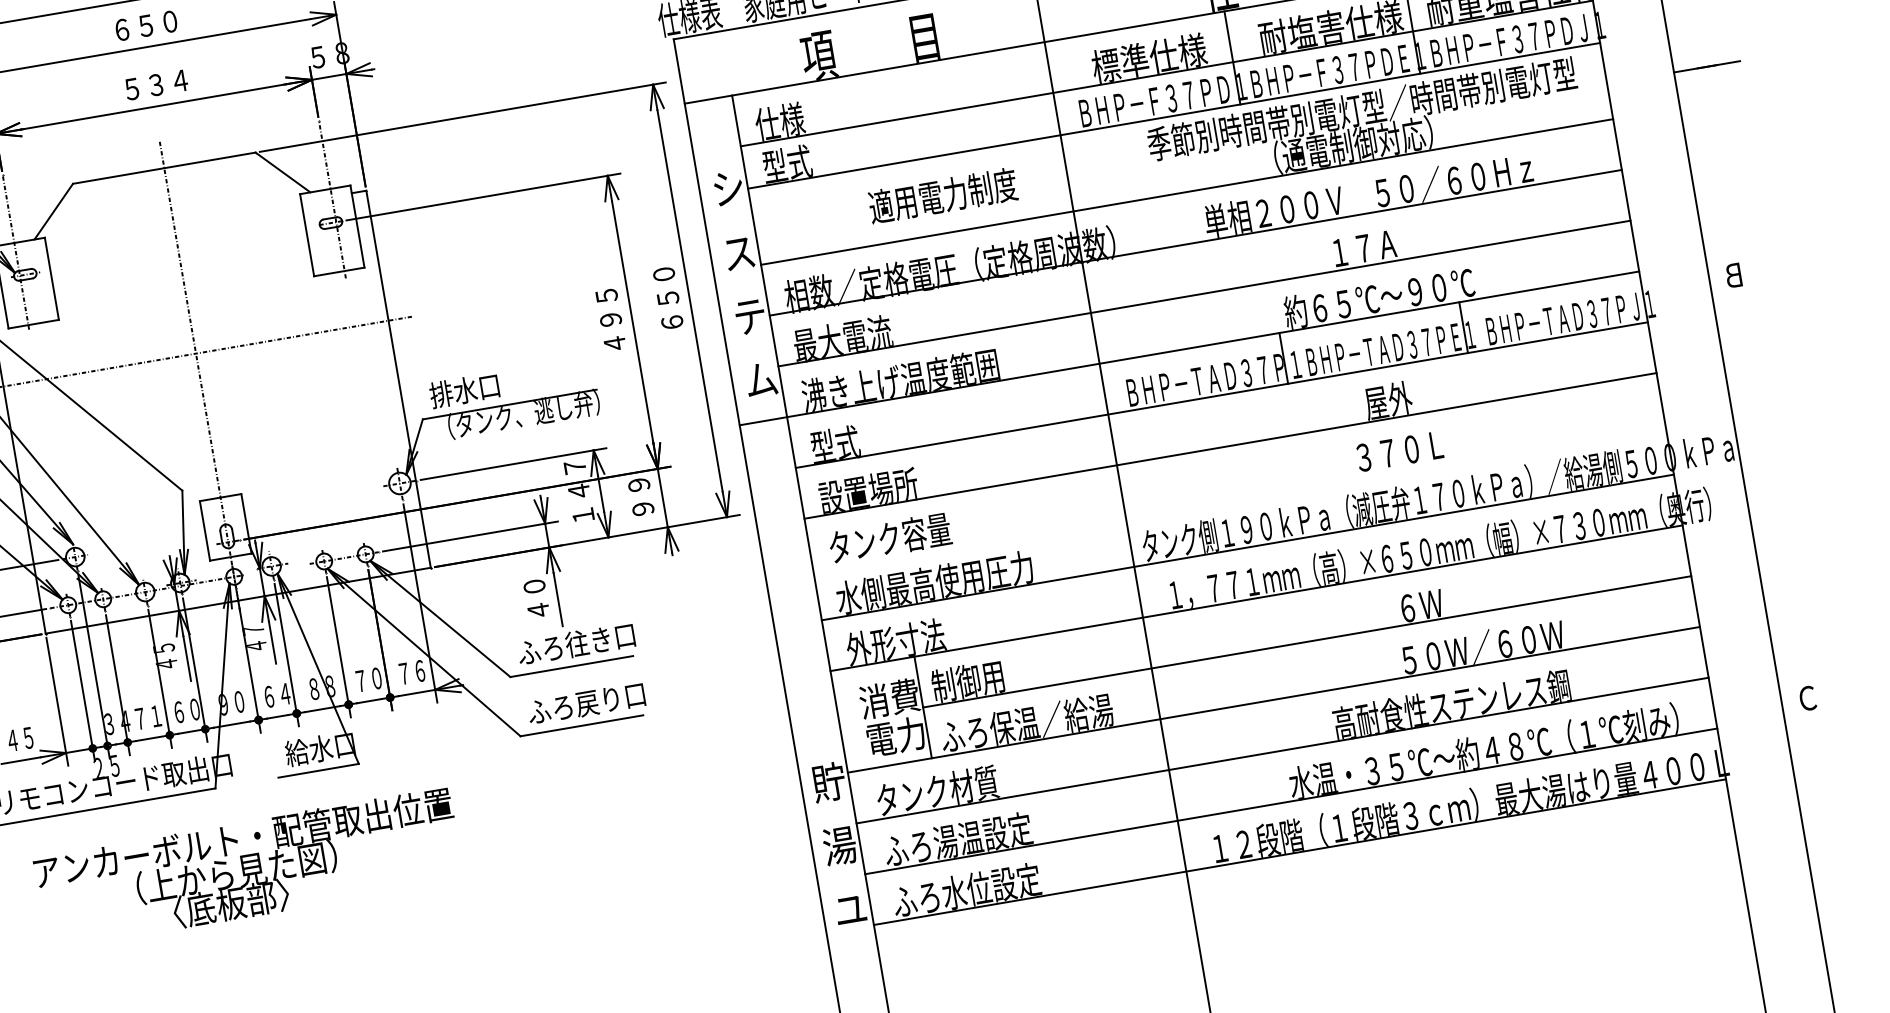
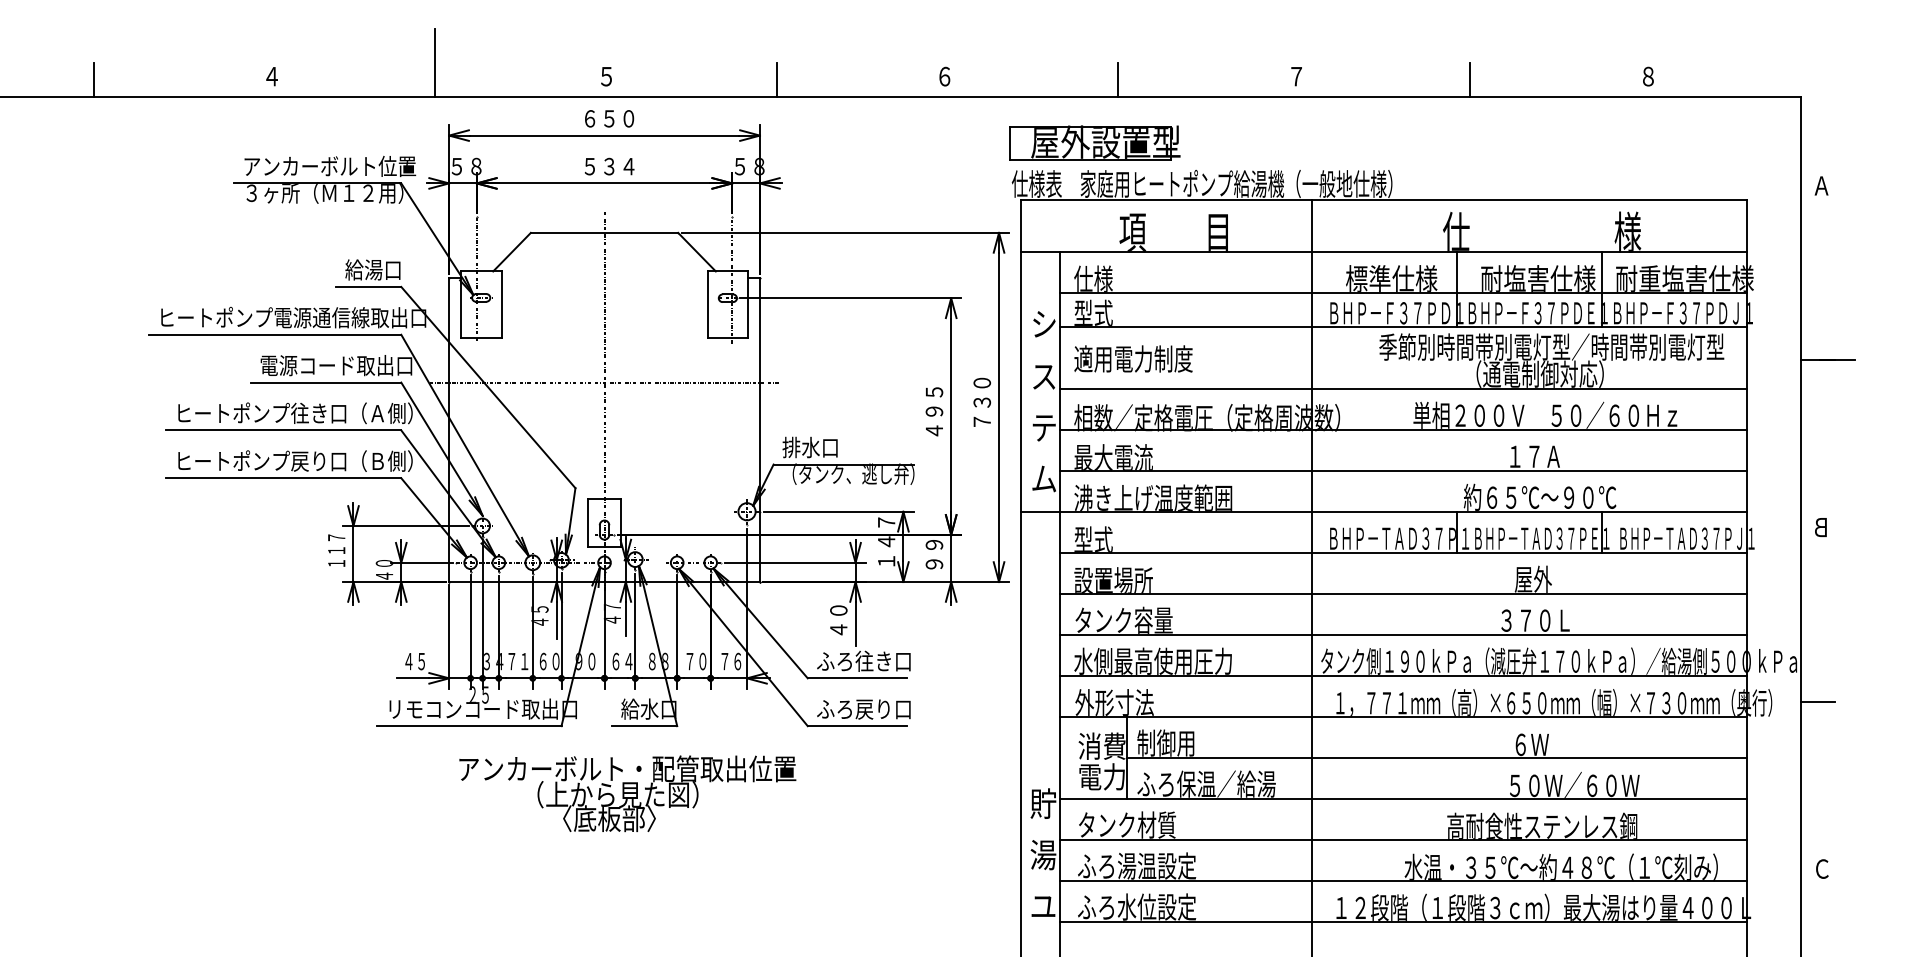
text: (942, 195) -> (1133, 358), moved
text: (670, 309) -> (982, 411), ６５０ -> ７３０
line: (1767, 491) -> (1818, 701), added
line: (1239, 496) -> (1403, 634), added
text: (248, 868) -> (627, 793), moved

